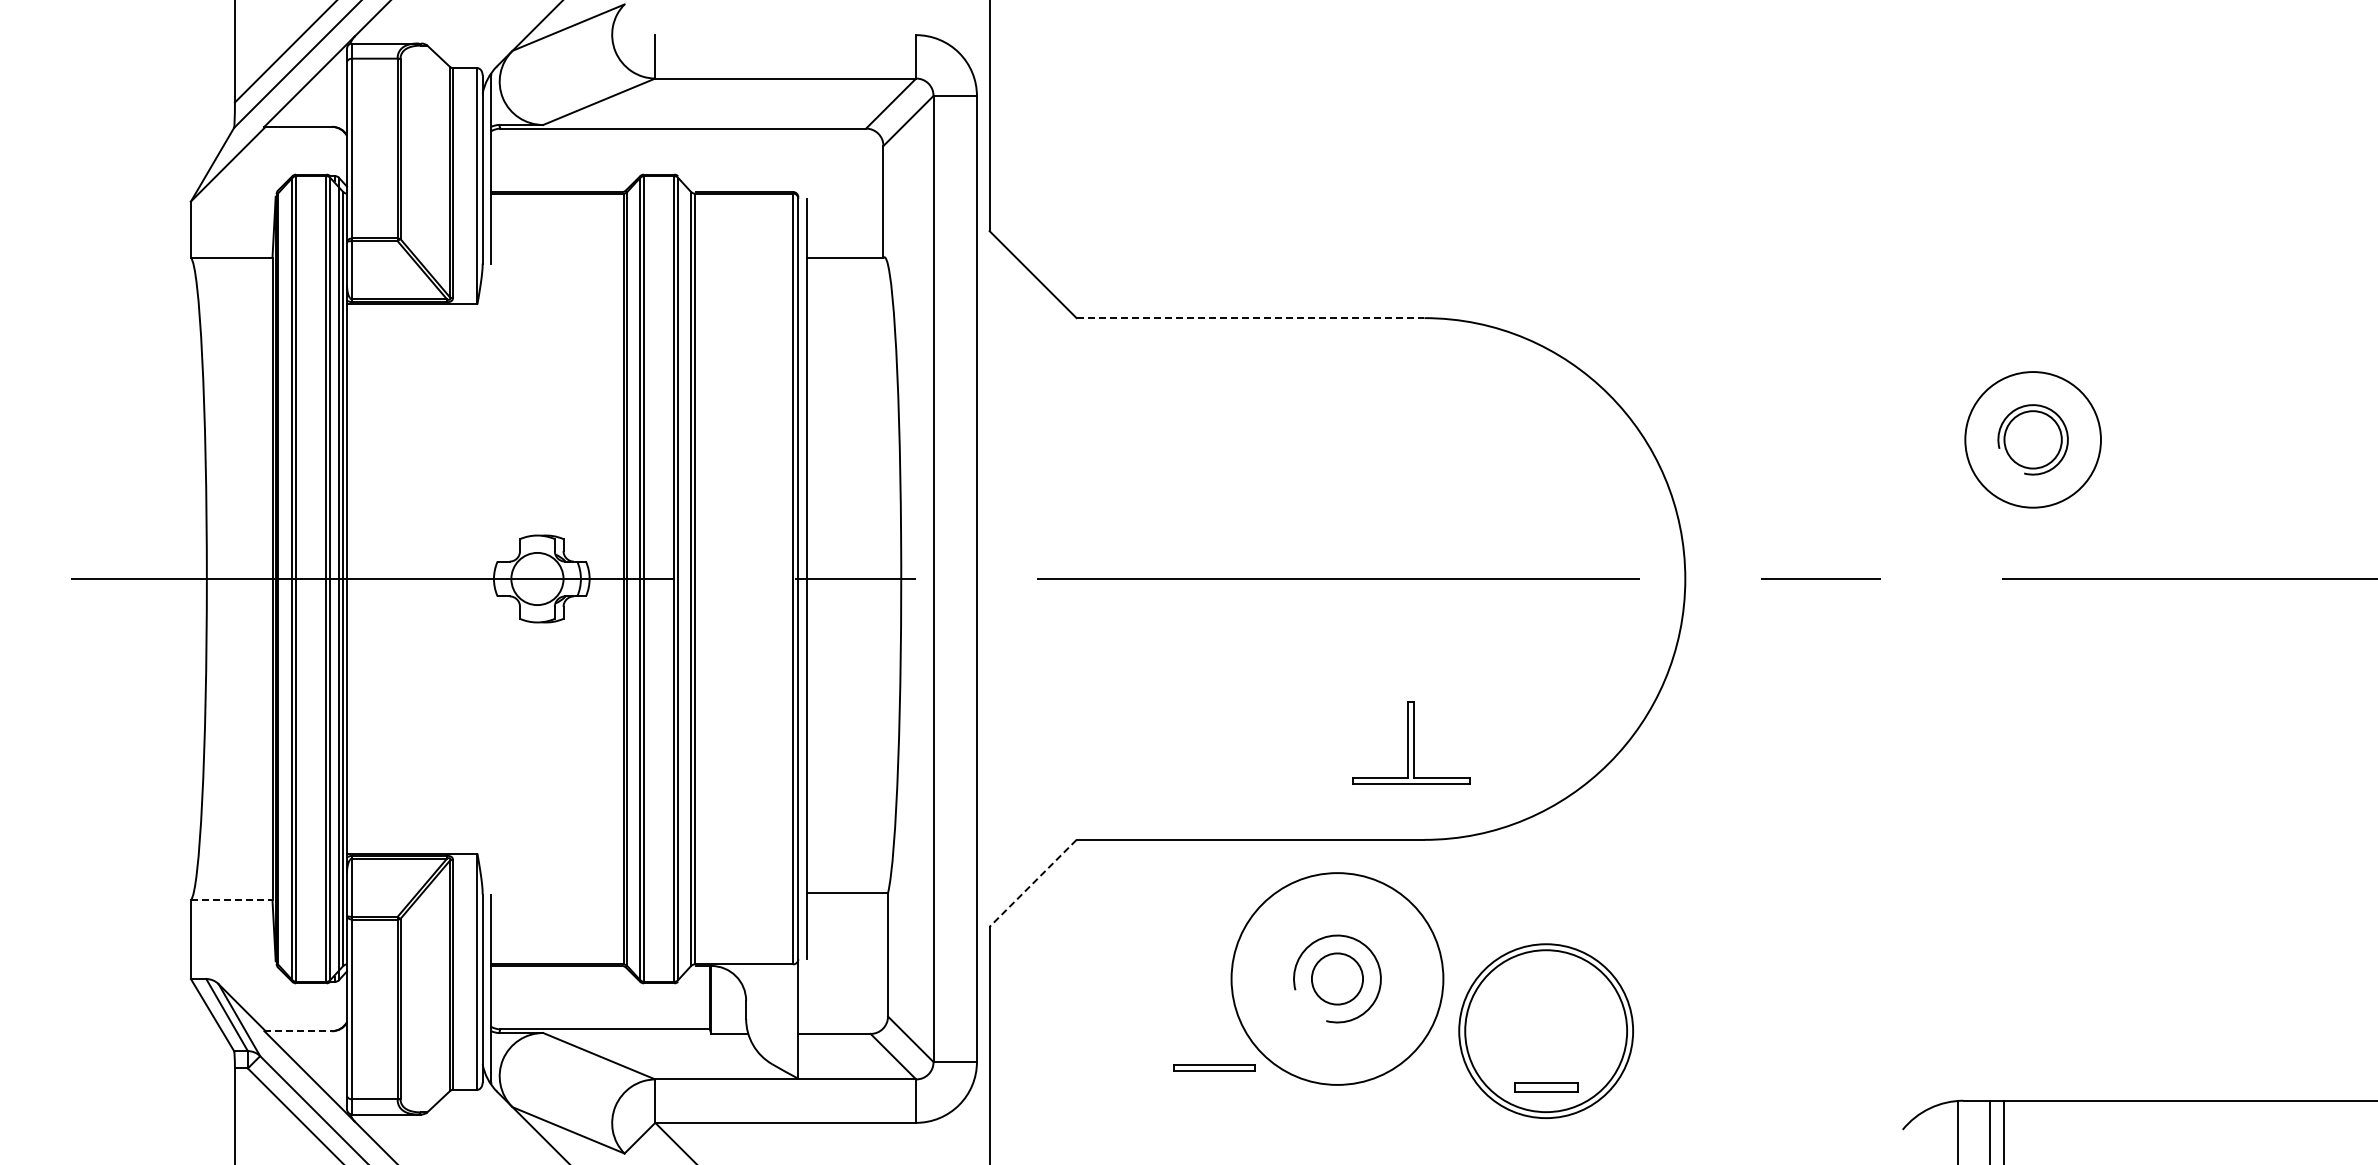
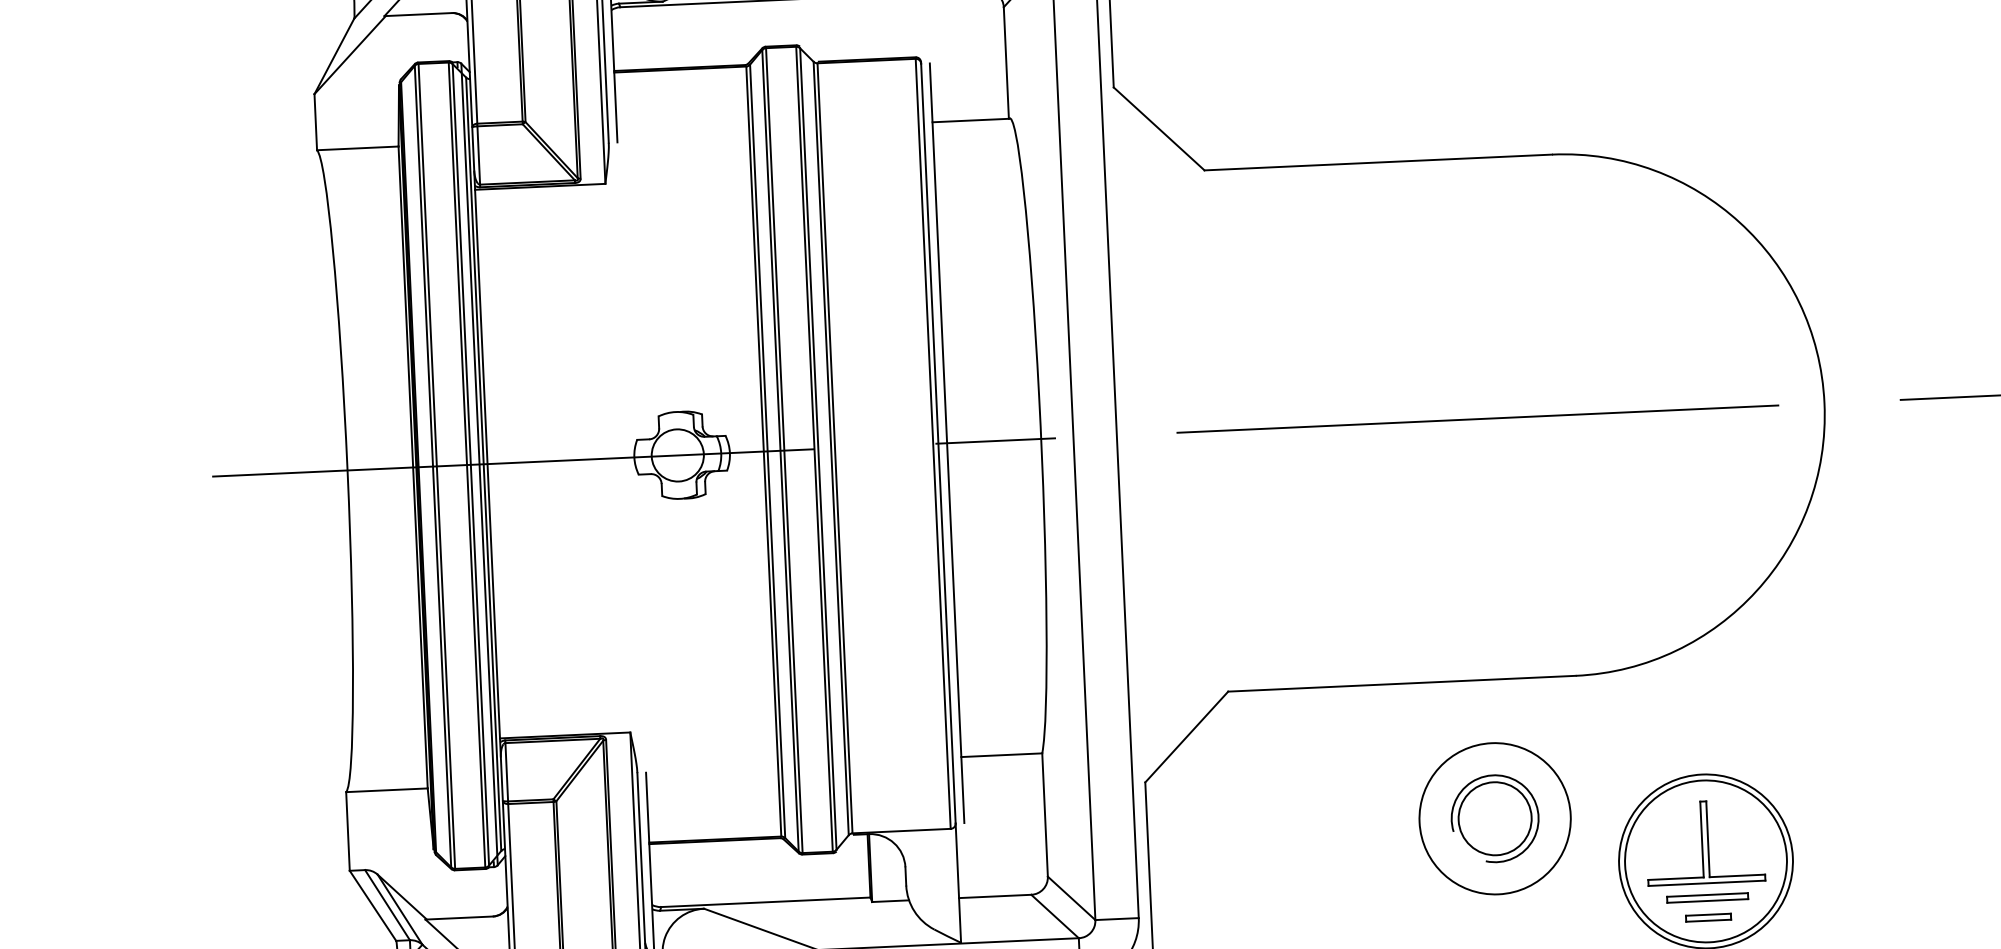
line: (1250, 318) -> (1378, 162), dashed -> solid
part: (1411, 742) -> (1705, 841), moved
line: (1032, 883) -> (1186, 737), dashed -> solid
line: (231, 900) -> (386, 790), dashed -> solid
circle: (1337, 978) -> (1495, 818), size x0.71
circle: (1337, 978) -> (1495, 818), size x1.43
line: (298, 1031) -> (459, 918), dashed -> solid
part: (1214, 1067) -> (1707, 897), moved
part: (1546, 1087) -> (1708, 917), size x0.71

